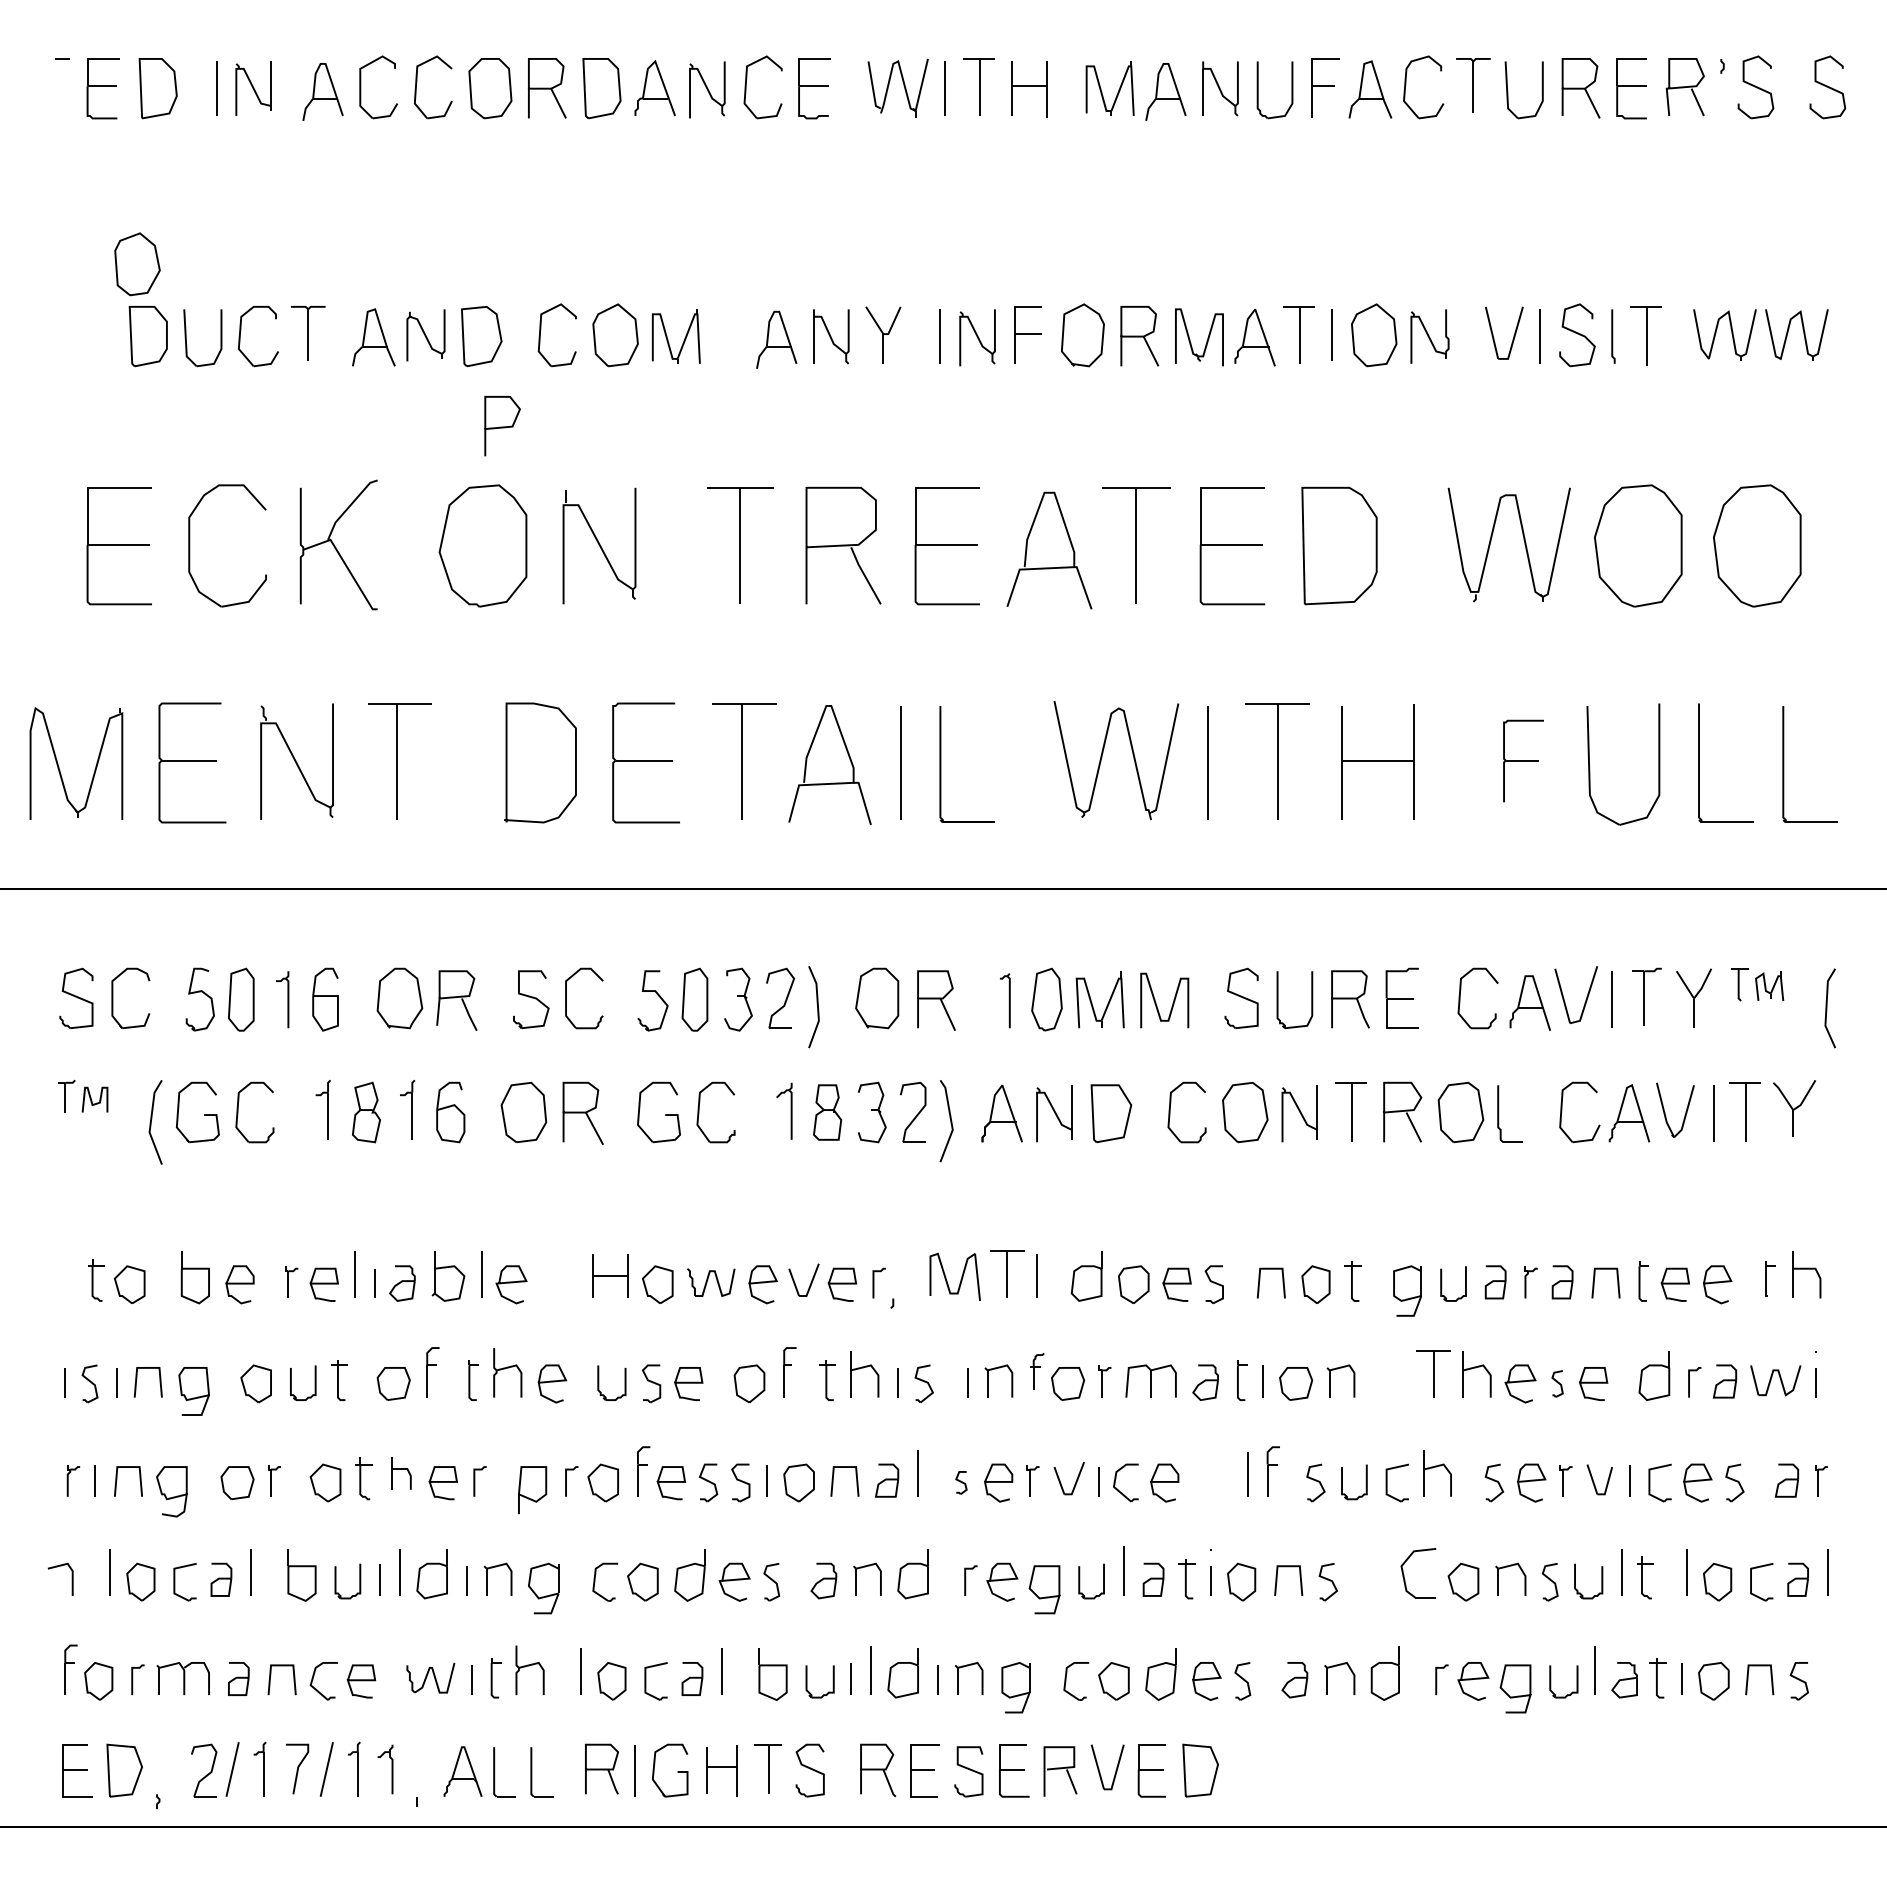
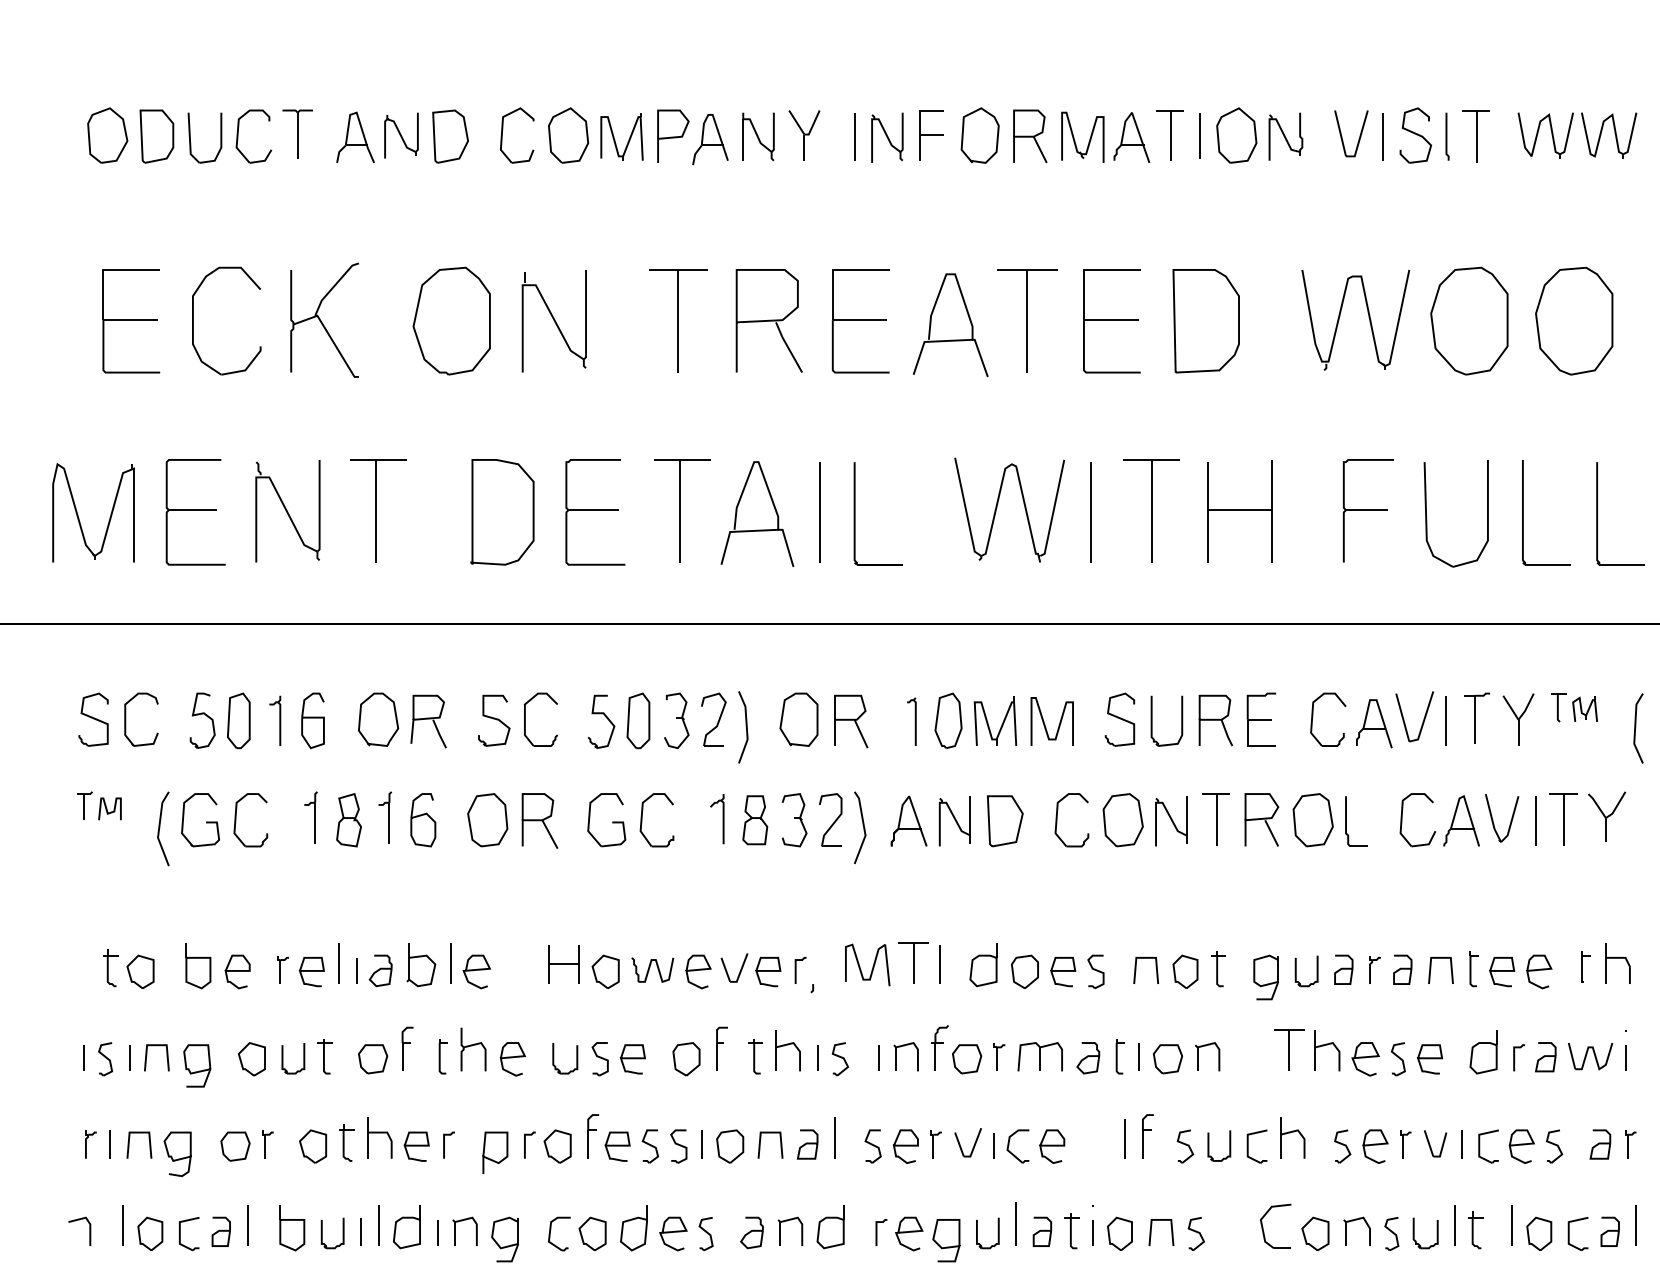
part: (137, 264) -> (107, 135), moved
curve: (502, 426) -> (673, 136), moved
part: (1523, 760) -> (1368, 510), size x1.43
part: (1037, 1371) -> (940, 1048), size x1.43
part: (1557, 1383) -> (1398, 1058), size x1.43
part: (401, 1473) -> (379, 1138), size x1.43
part: (961, 1482) -> (873, 1146), size x1.67

